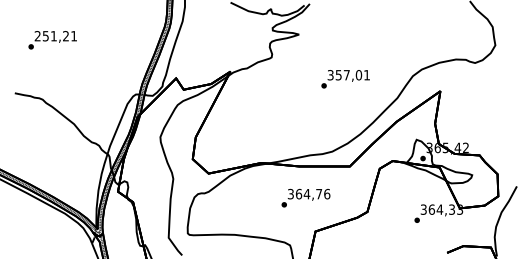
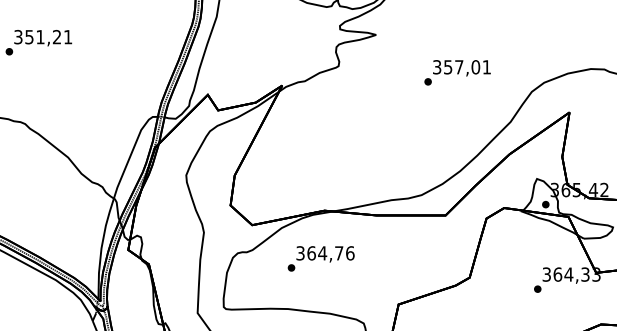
text: (37, 36) -> (18, 37), 251,21 -> 351,21
text: (345, 79) -> (457, 73), moved
text: (305, 197) -> (320, 257), moved

